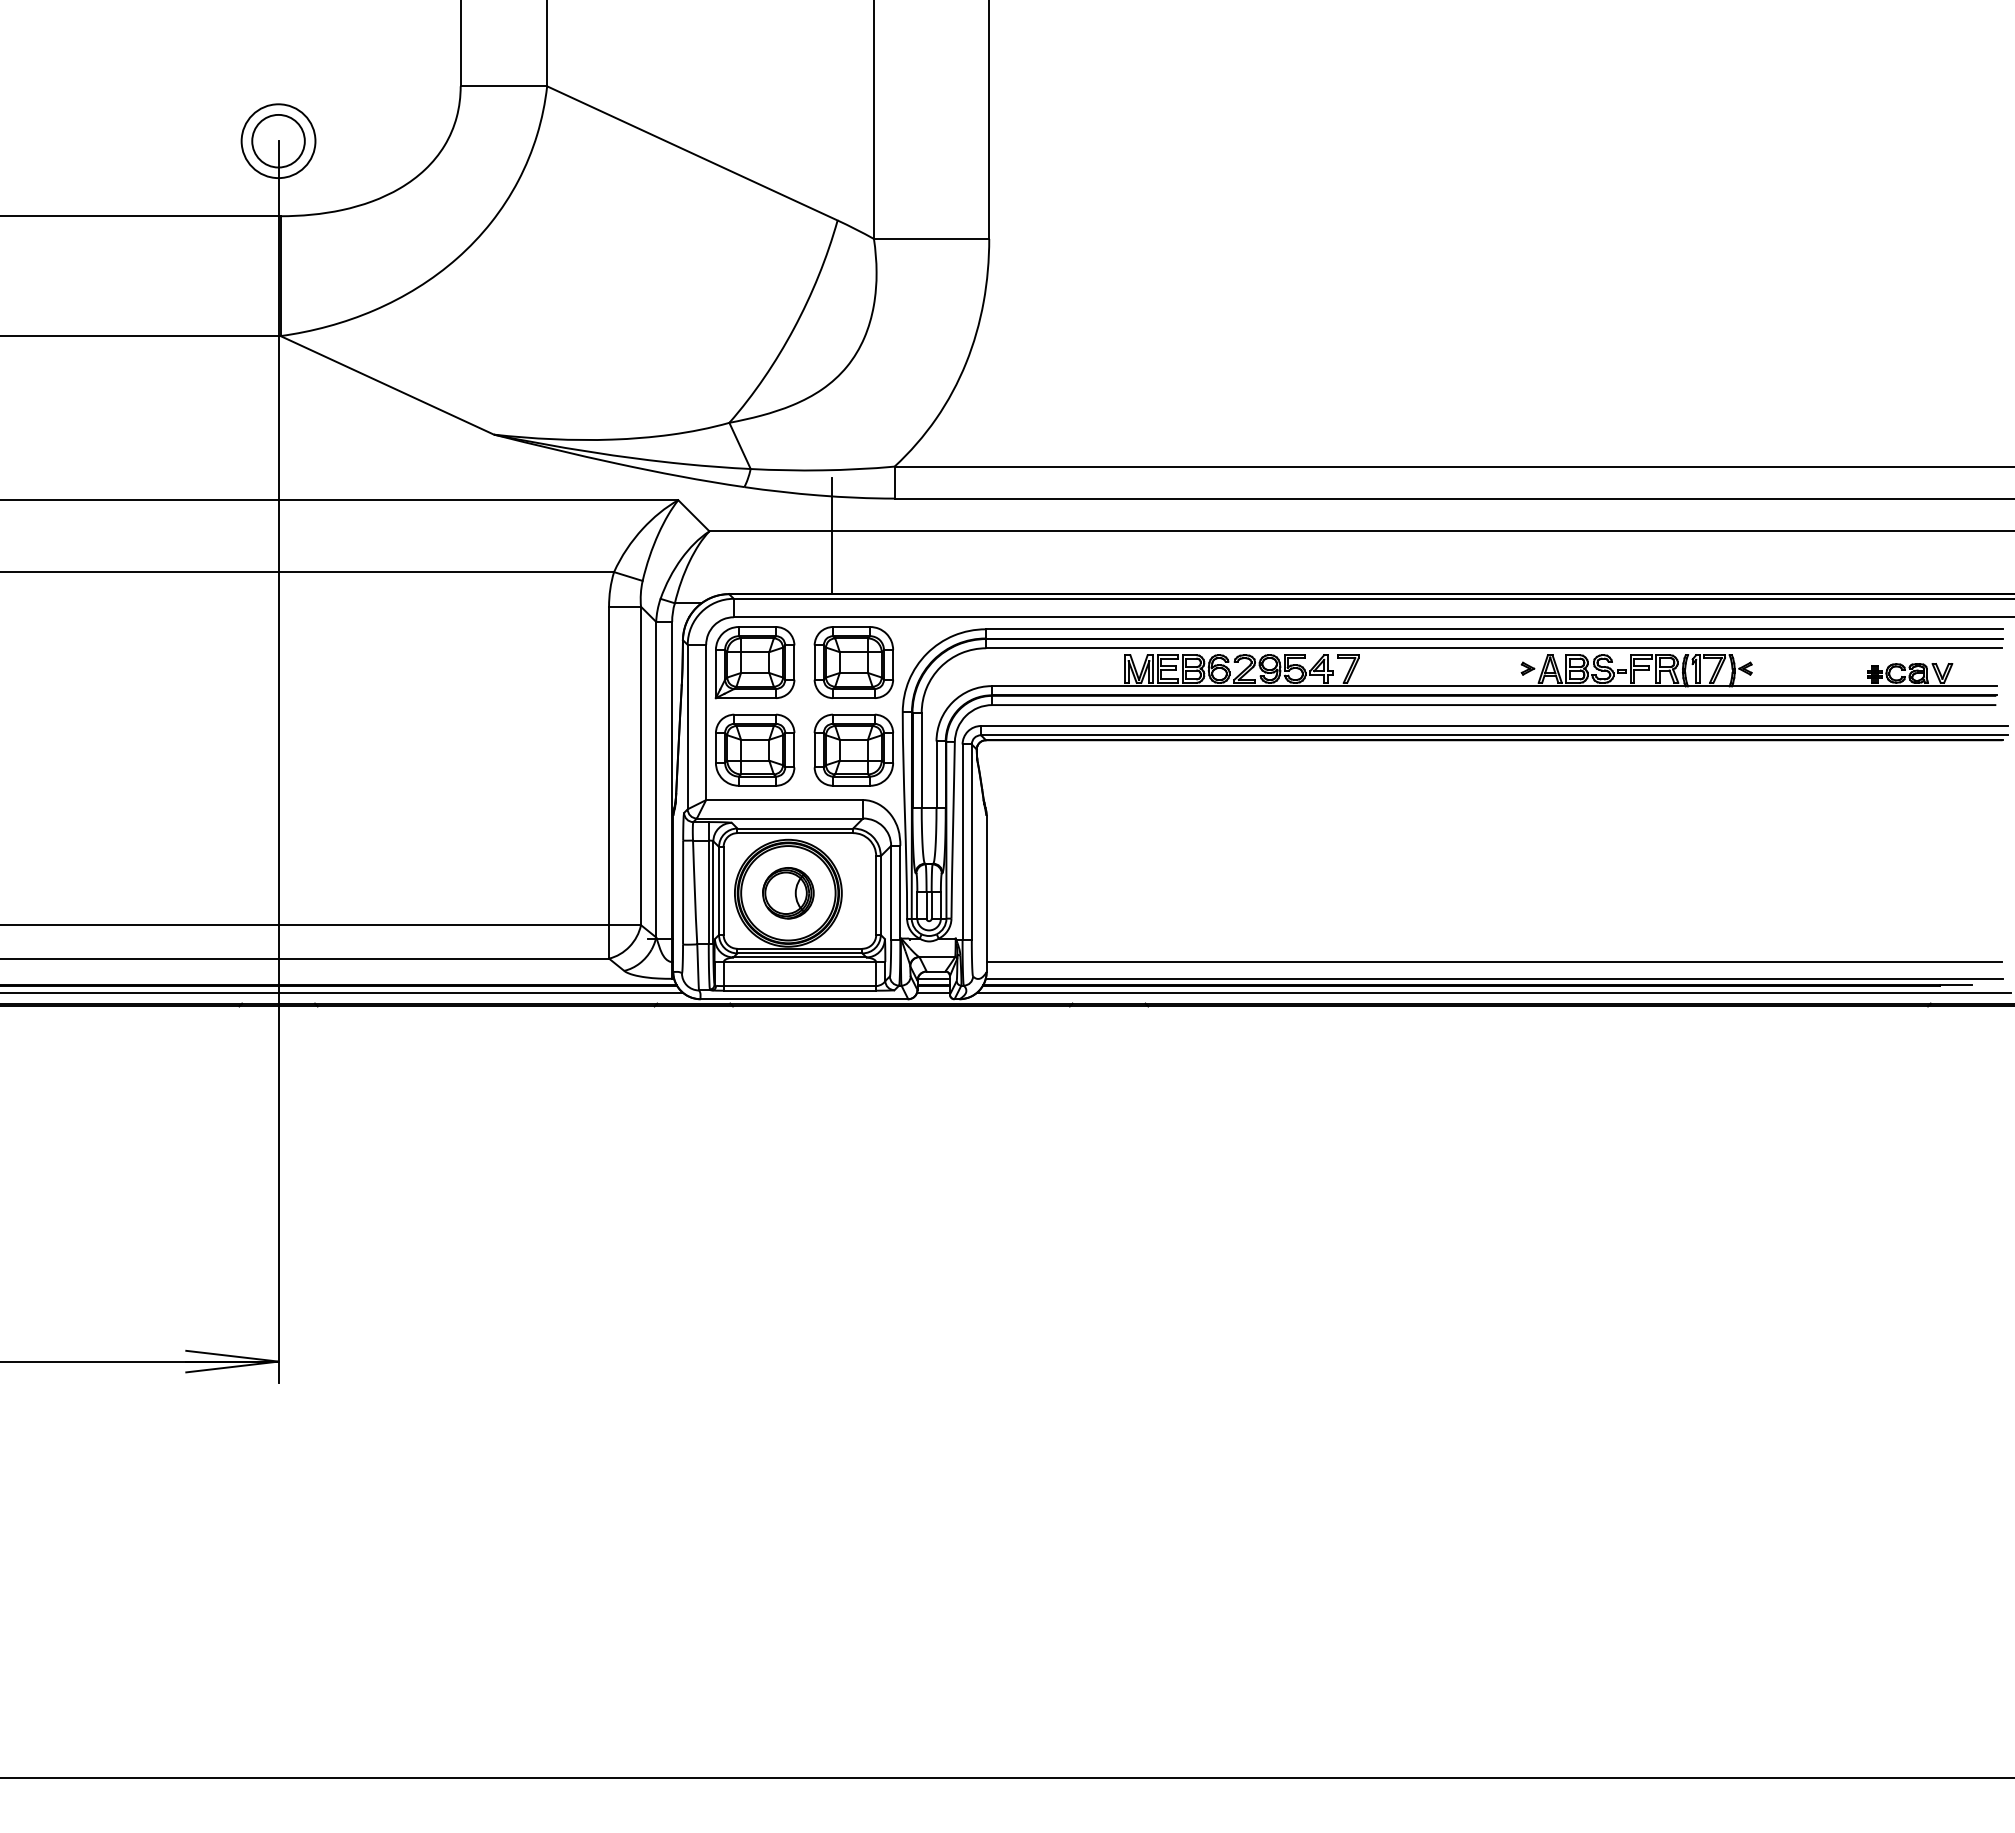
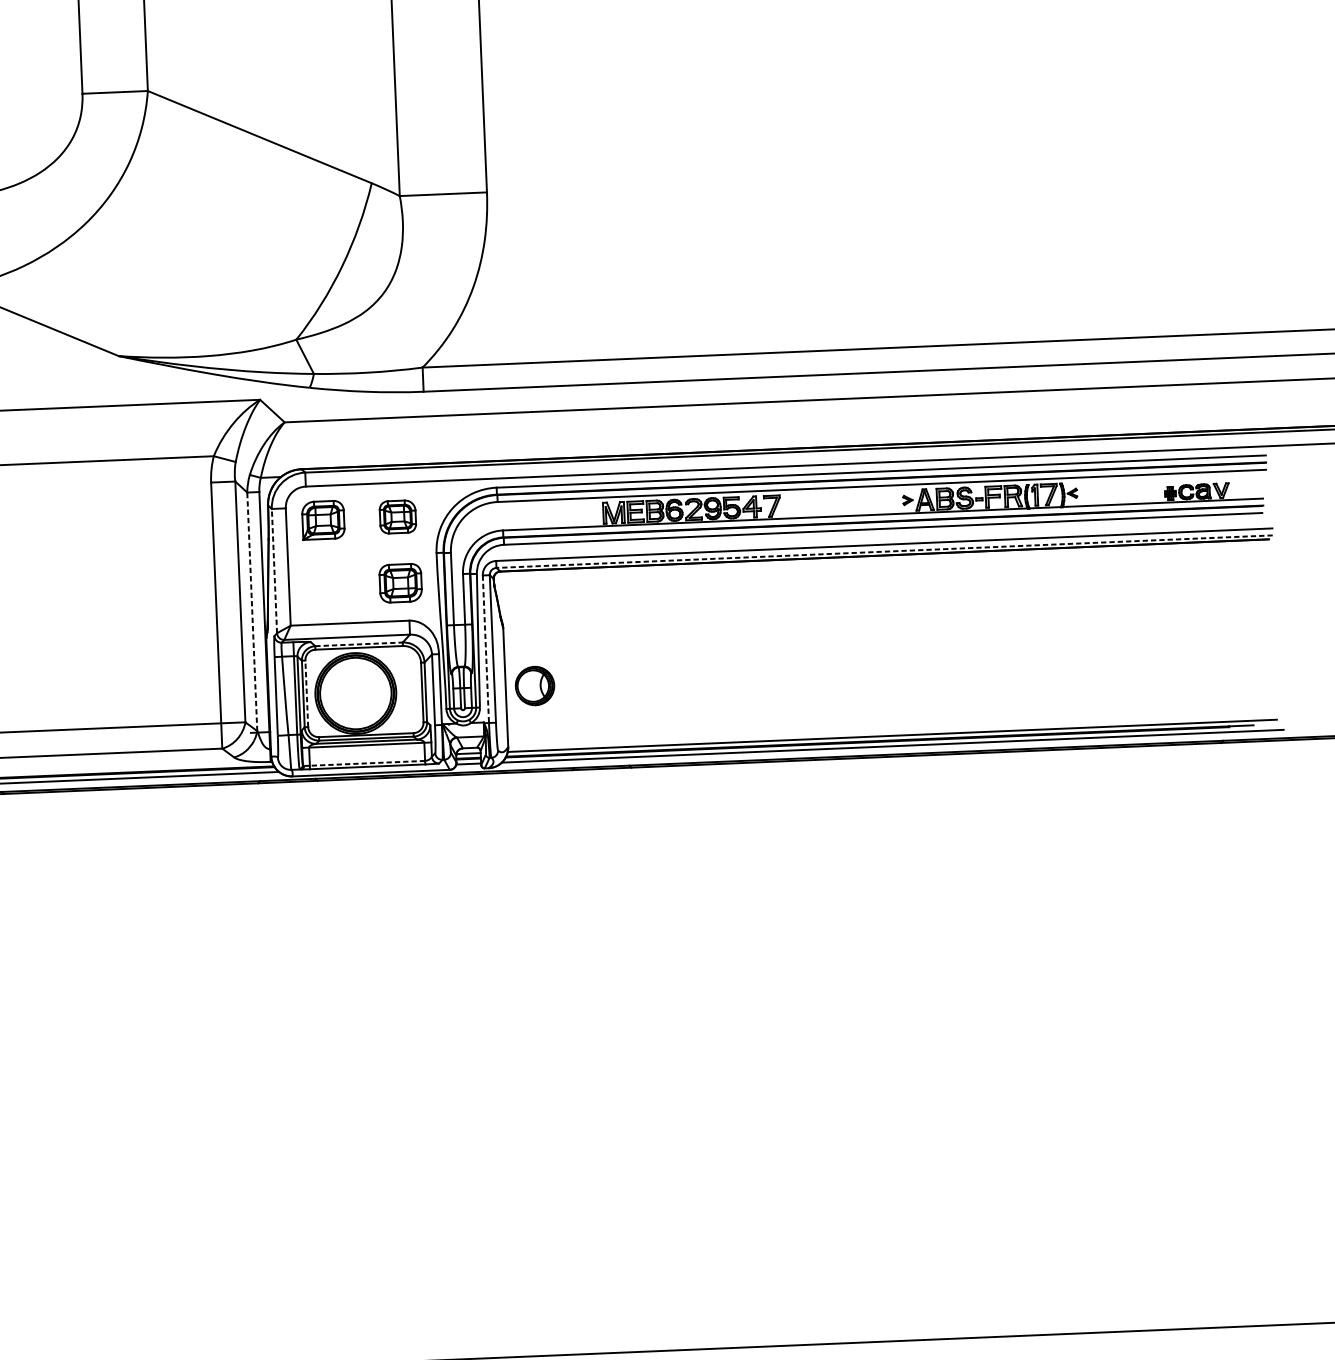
line: (832, 536) -> (377, 422), removed
part: (754, 662) -> (322, 520), size x0.7
part: (853, 662) -> (397, 516), size x0.6
line: (687, 726) -> (274, 570), solid -> dashed
line: (1493, 735) -> (883, 551), solid -> dashed
part: (755, 749) -> (326, 585), removed
part: (853, 749) -> (400, 582), size x0.7
line: (656, 779) -> (252, 611), solid -> dashed
line: (795, 828) -> (359, 644), solid -> dashed
line: (962, 842) -> (485, 649), solid -> dashed
line: (723, 890) -> (306, 693), solid -> dashed
part: (788, 893) -> (535, 686), moved
line: (1494, 962) -> (891, 723), removed
line: (799, 986) -> (367, 763), solid -> dashed

